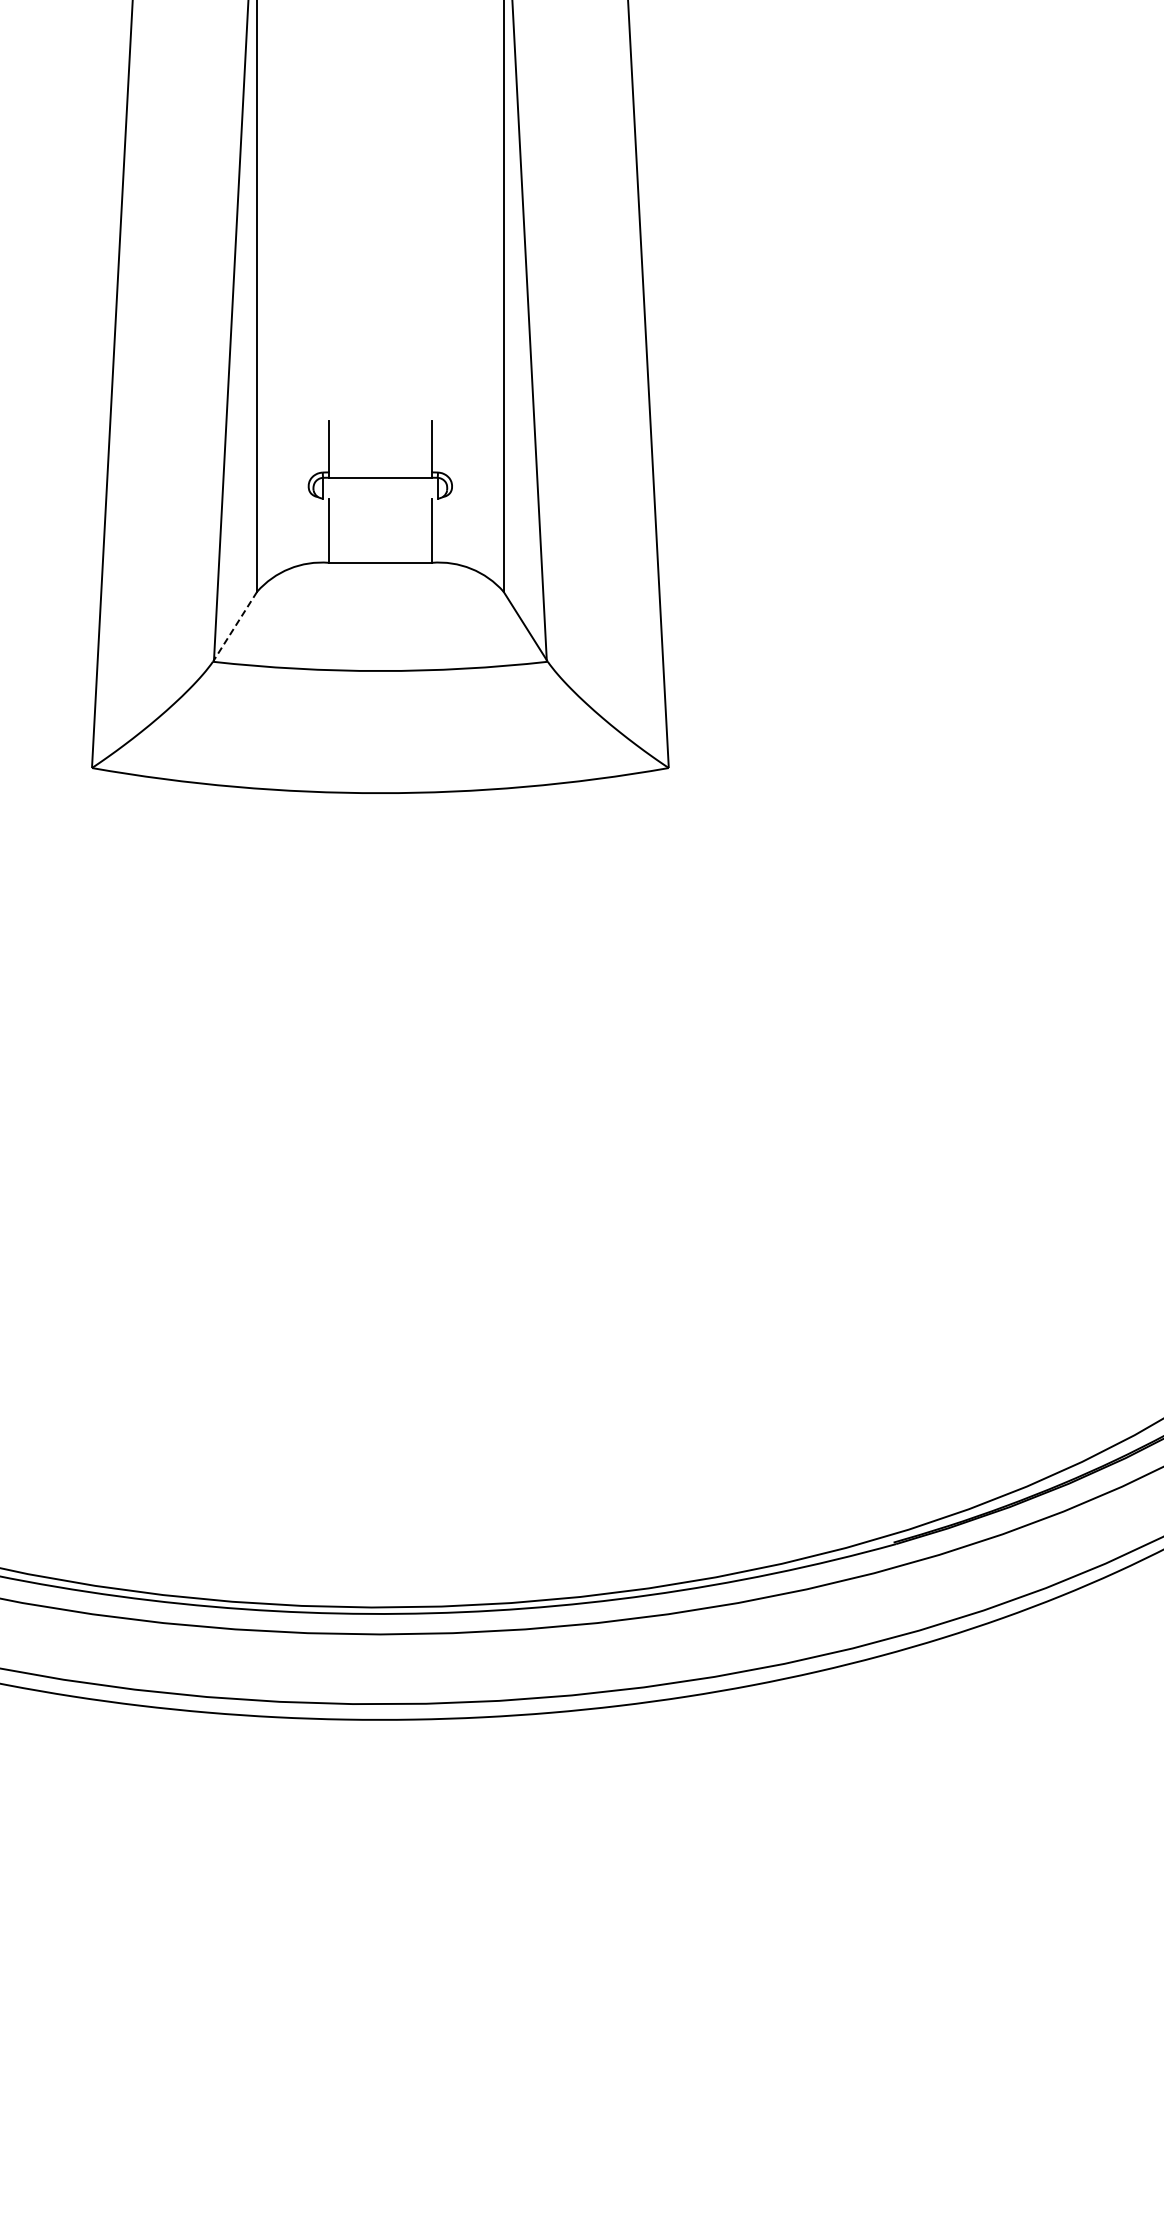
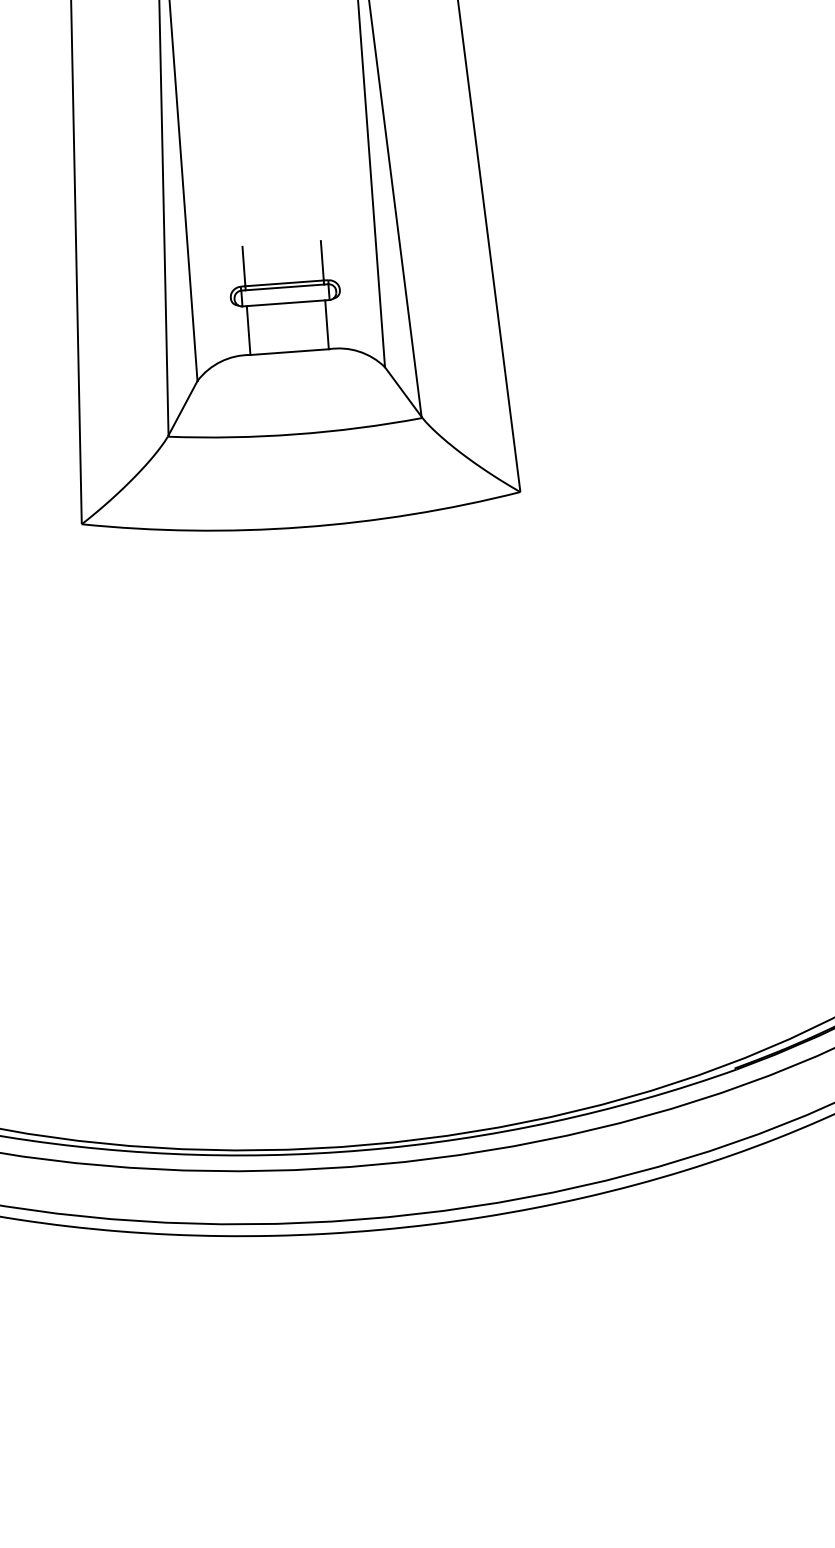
line: (379, 472) -> (283, 283), added
line: (380, 498) -> (286, 303), added
line: (235, 626) -> (183, 408), dashed -> solid

